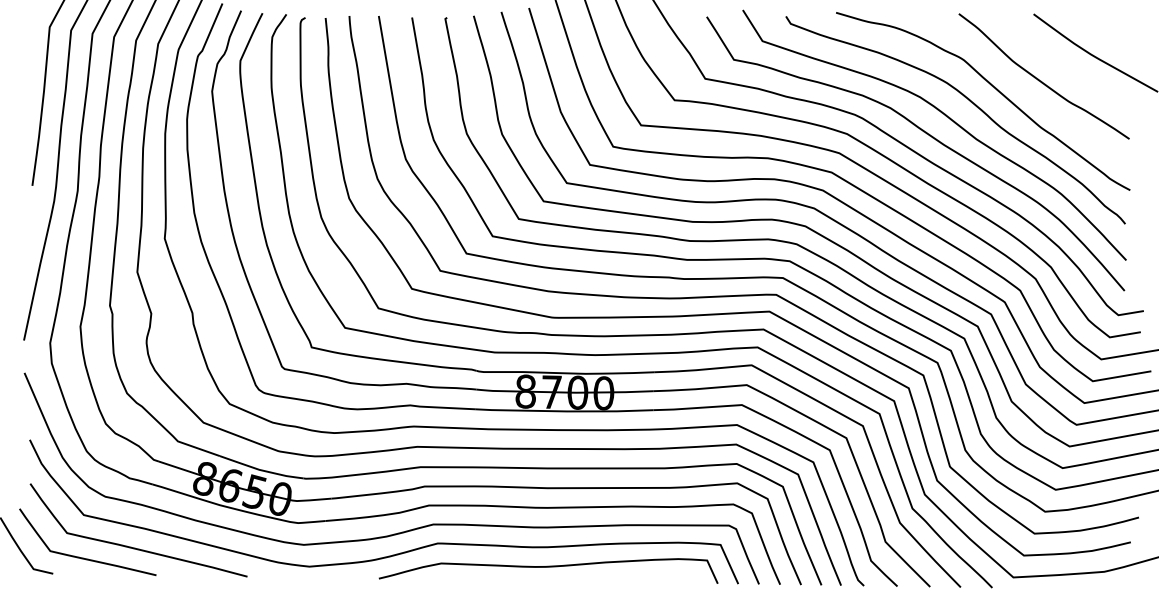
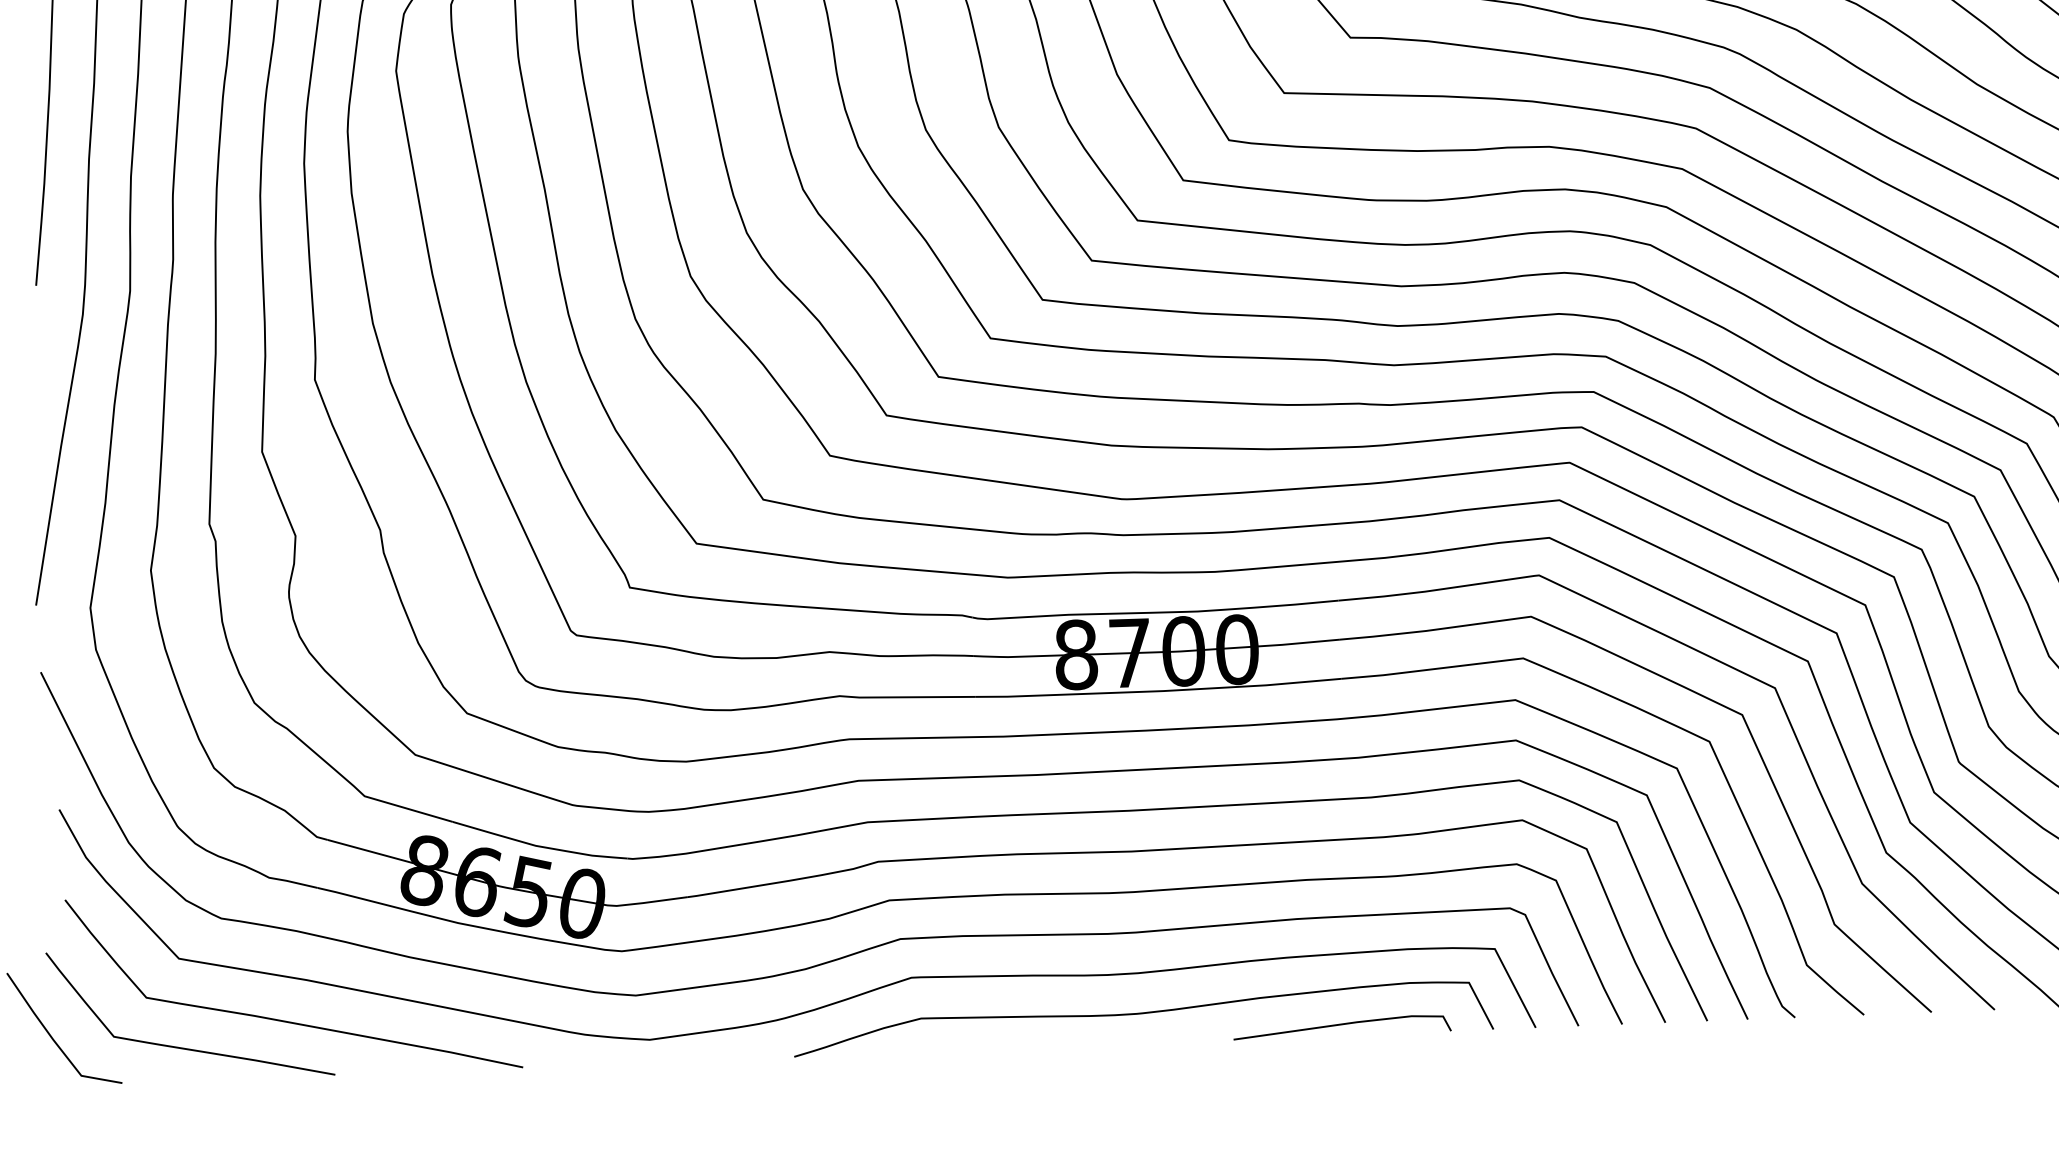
curve: (644, 578) -> (1341, 1026), added

